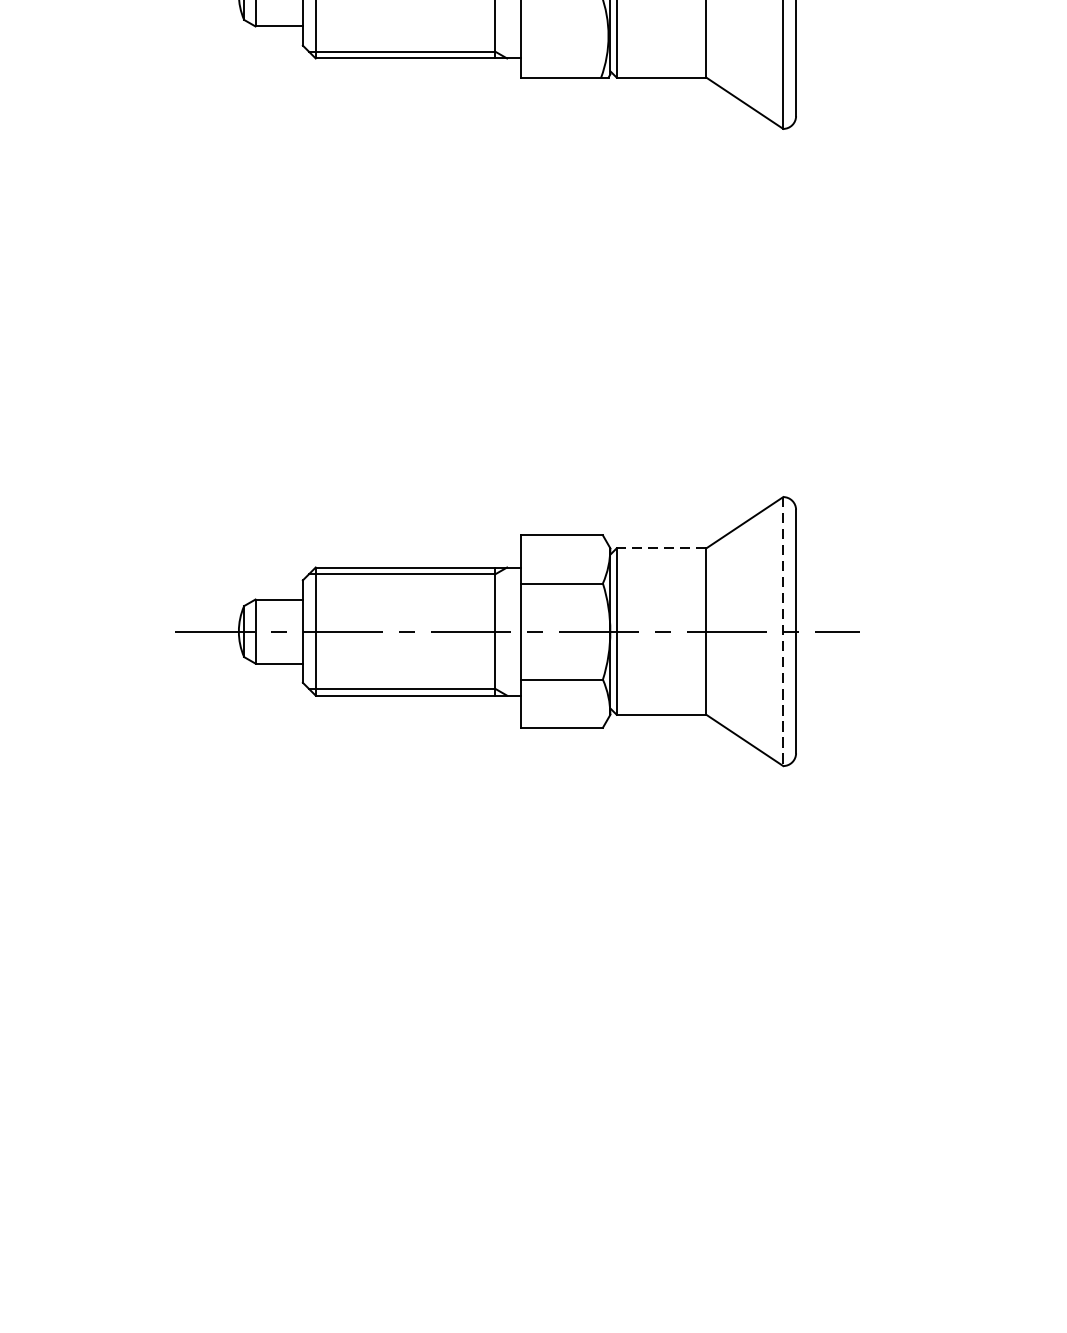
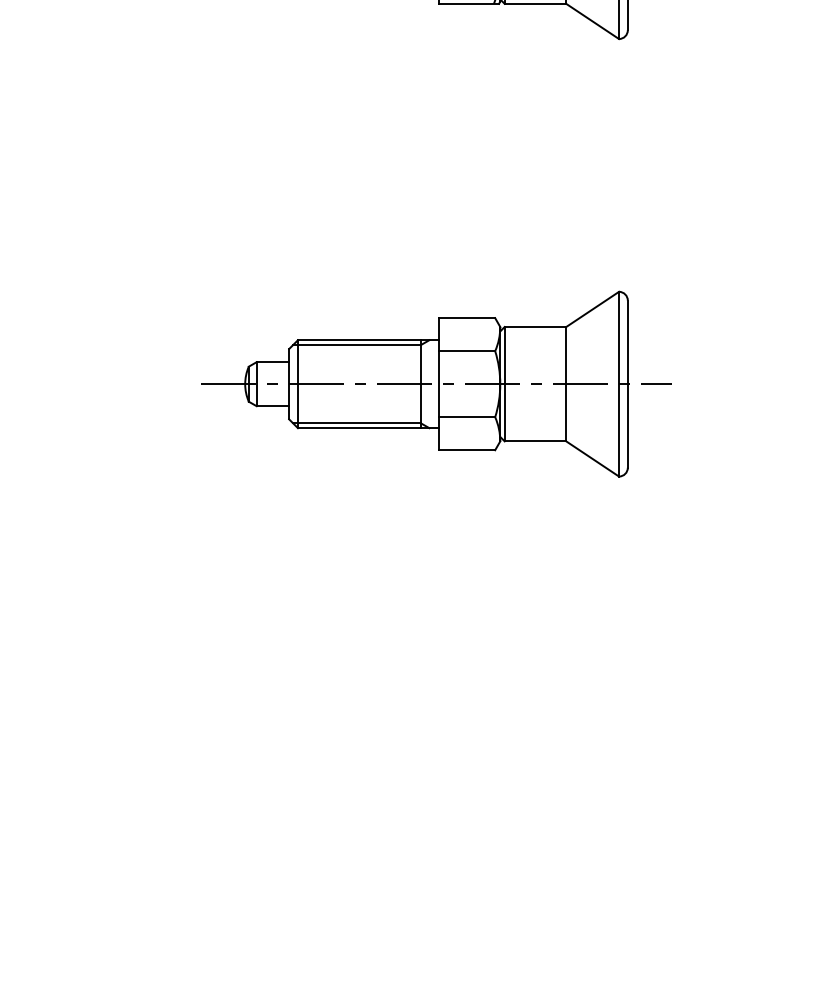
line: (661, 549) -> (535, 327), dashed -> solid
line: (783, 632) -> (619, 384), dashed -> solid

